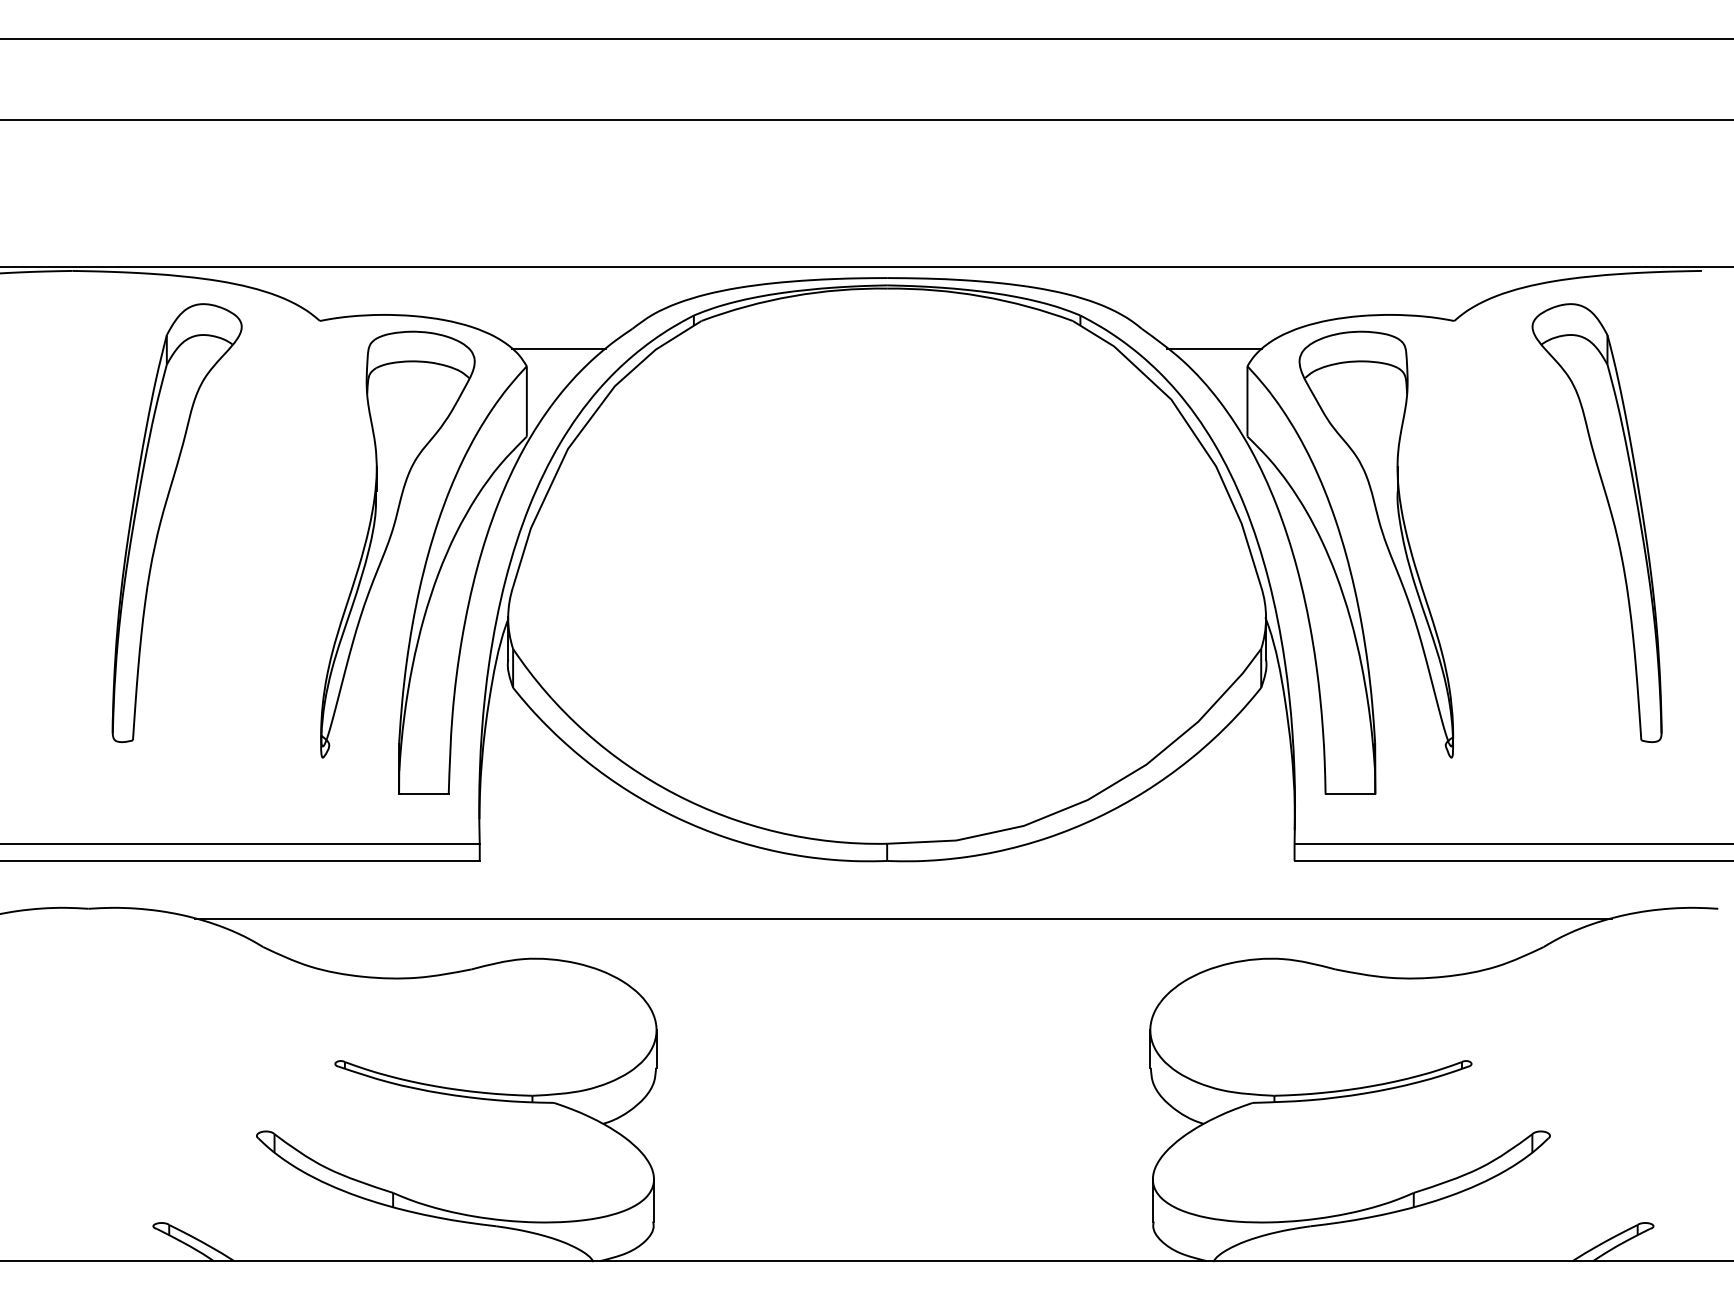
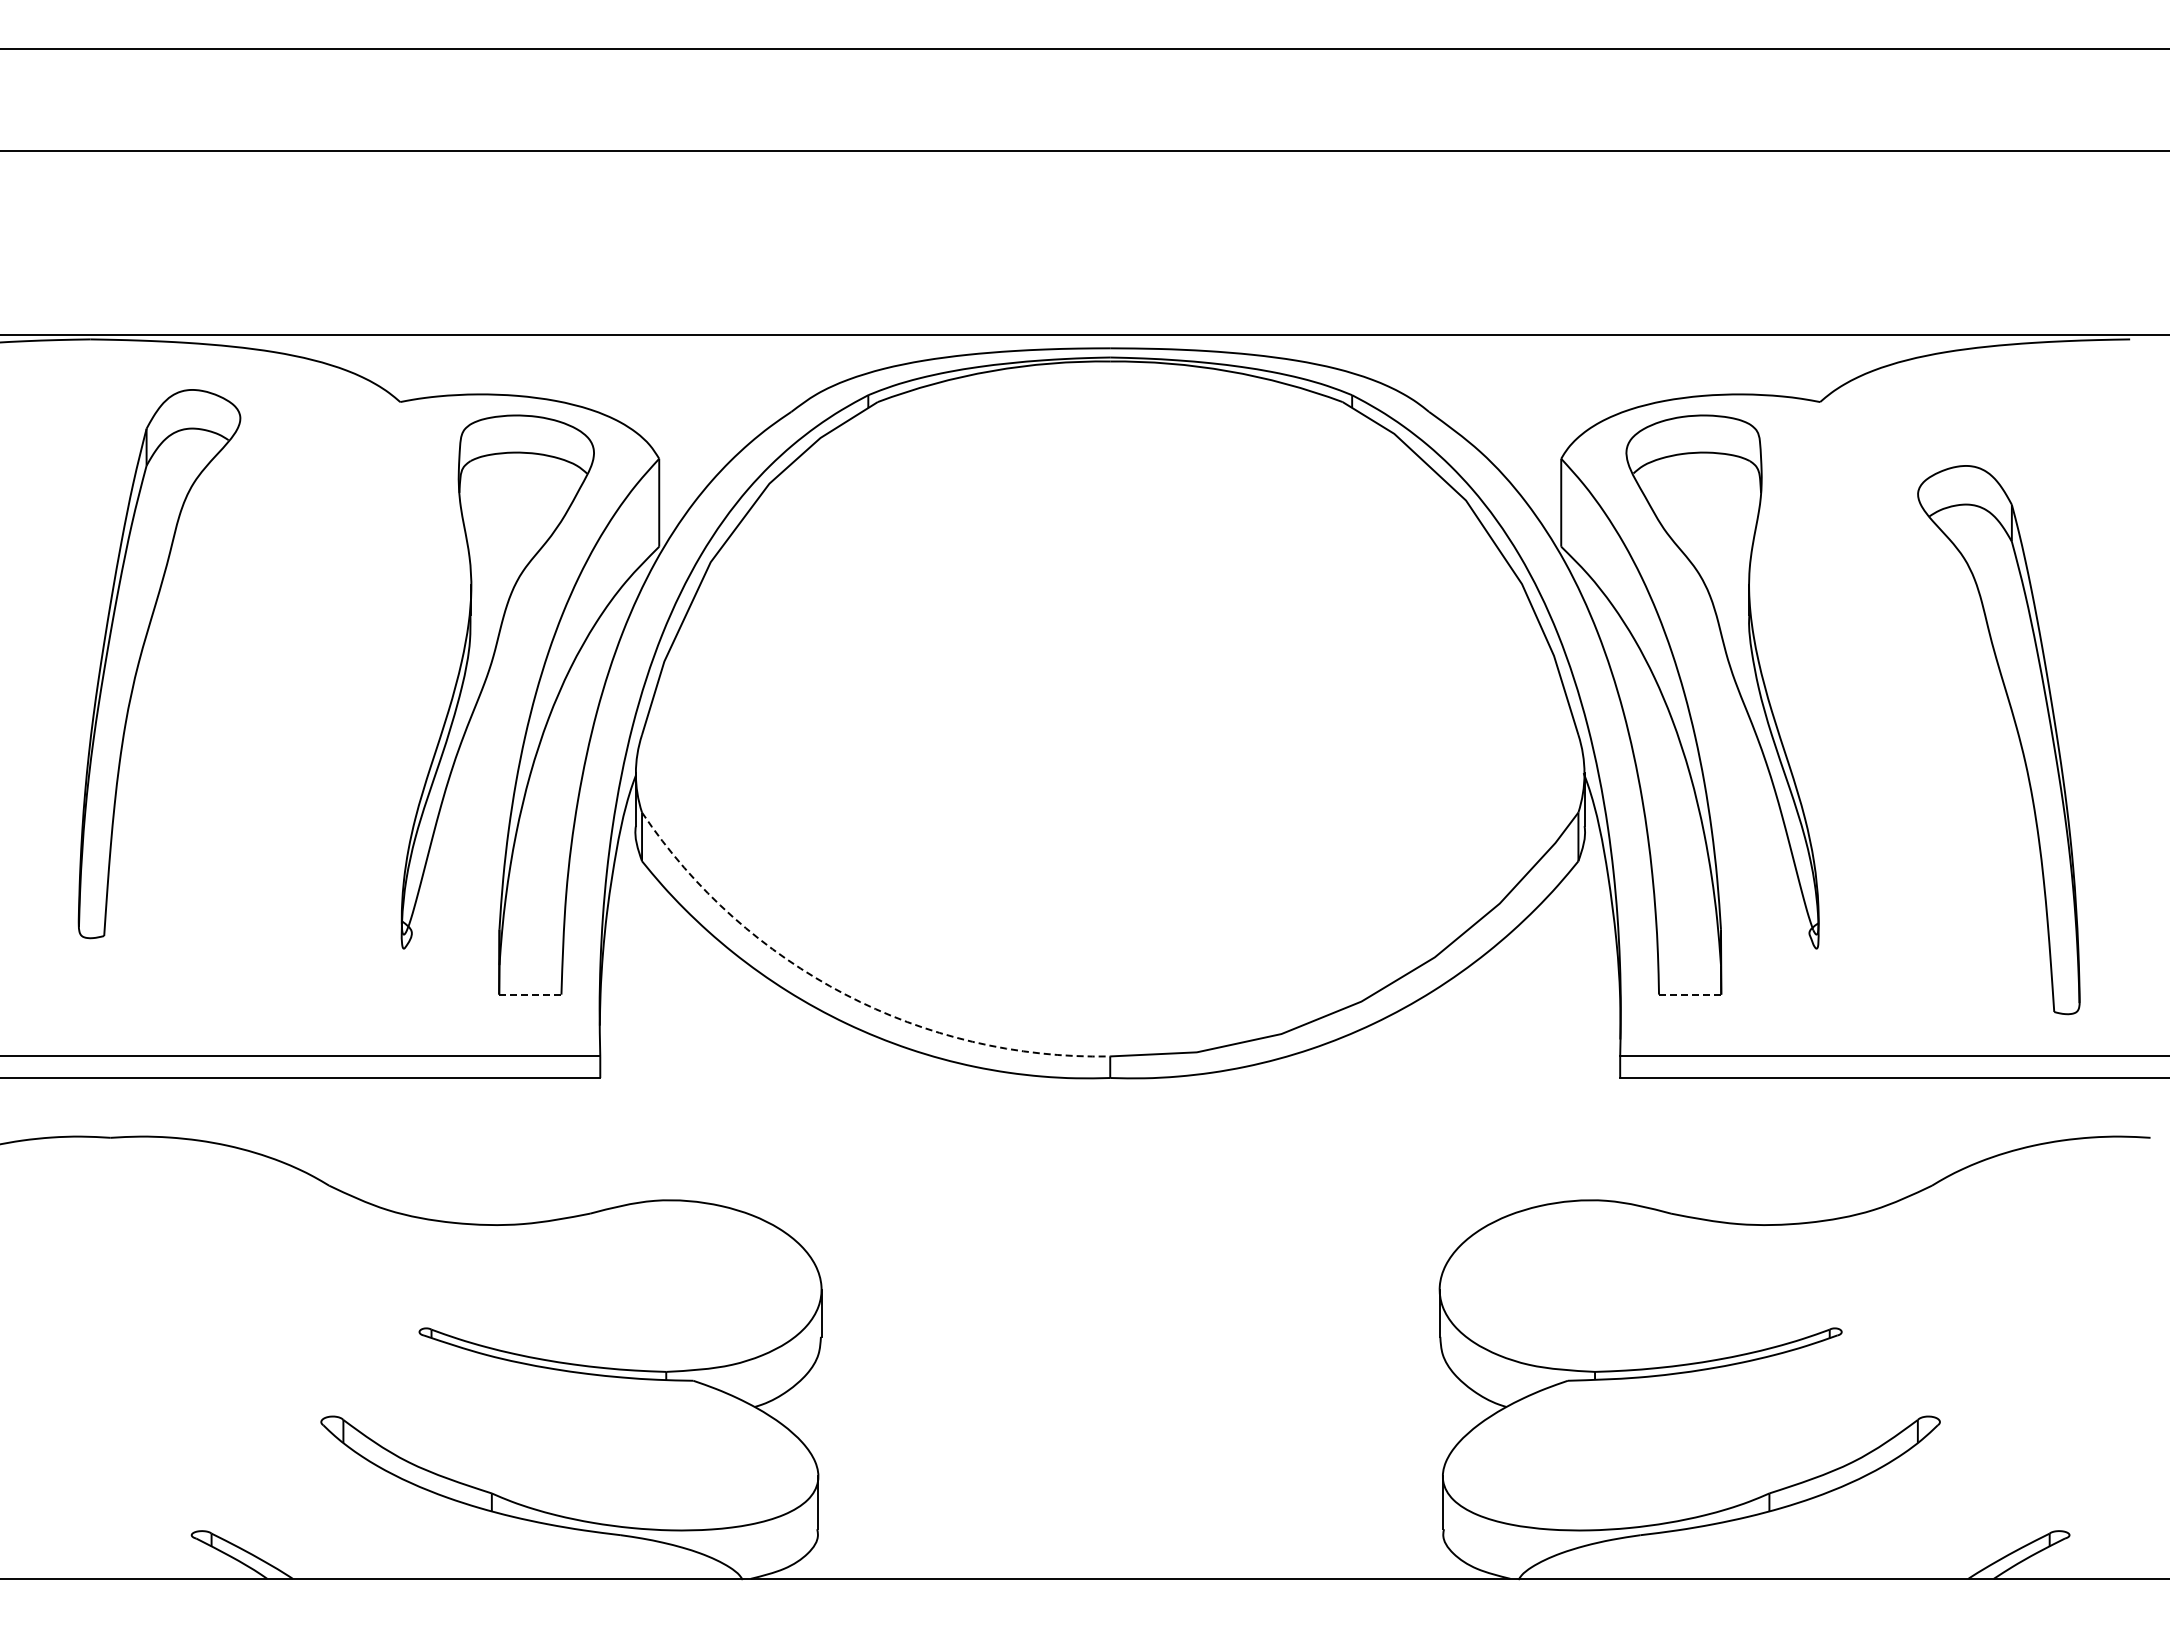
line: (559, 348) -> (699, 436), removed
line: (1214, 348) -> (1519, 436), removed
part: (1611, 519) -> (2017, 735), moved
part: (161, 521) -> (140, 661), moved
line: (423, 794) -> (529, 994), solid -> dashed
arc: (674, 794) -> (844, 994), solid -> dashed
line: (1349, 794) -> (1689, 994), solid -> dashed
line: (903, 918) -> (1130, 1150), removed

